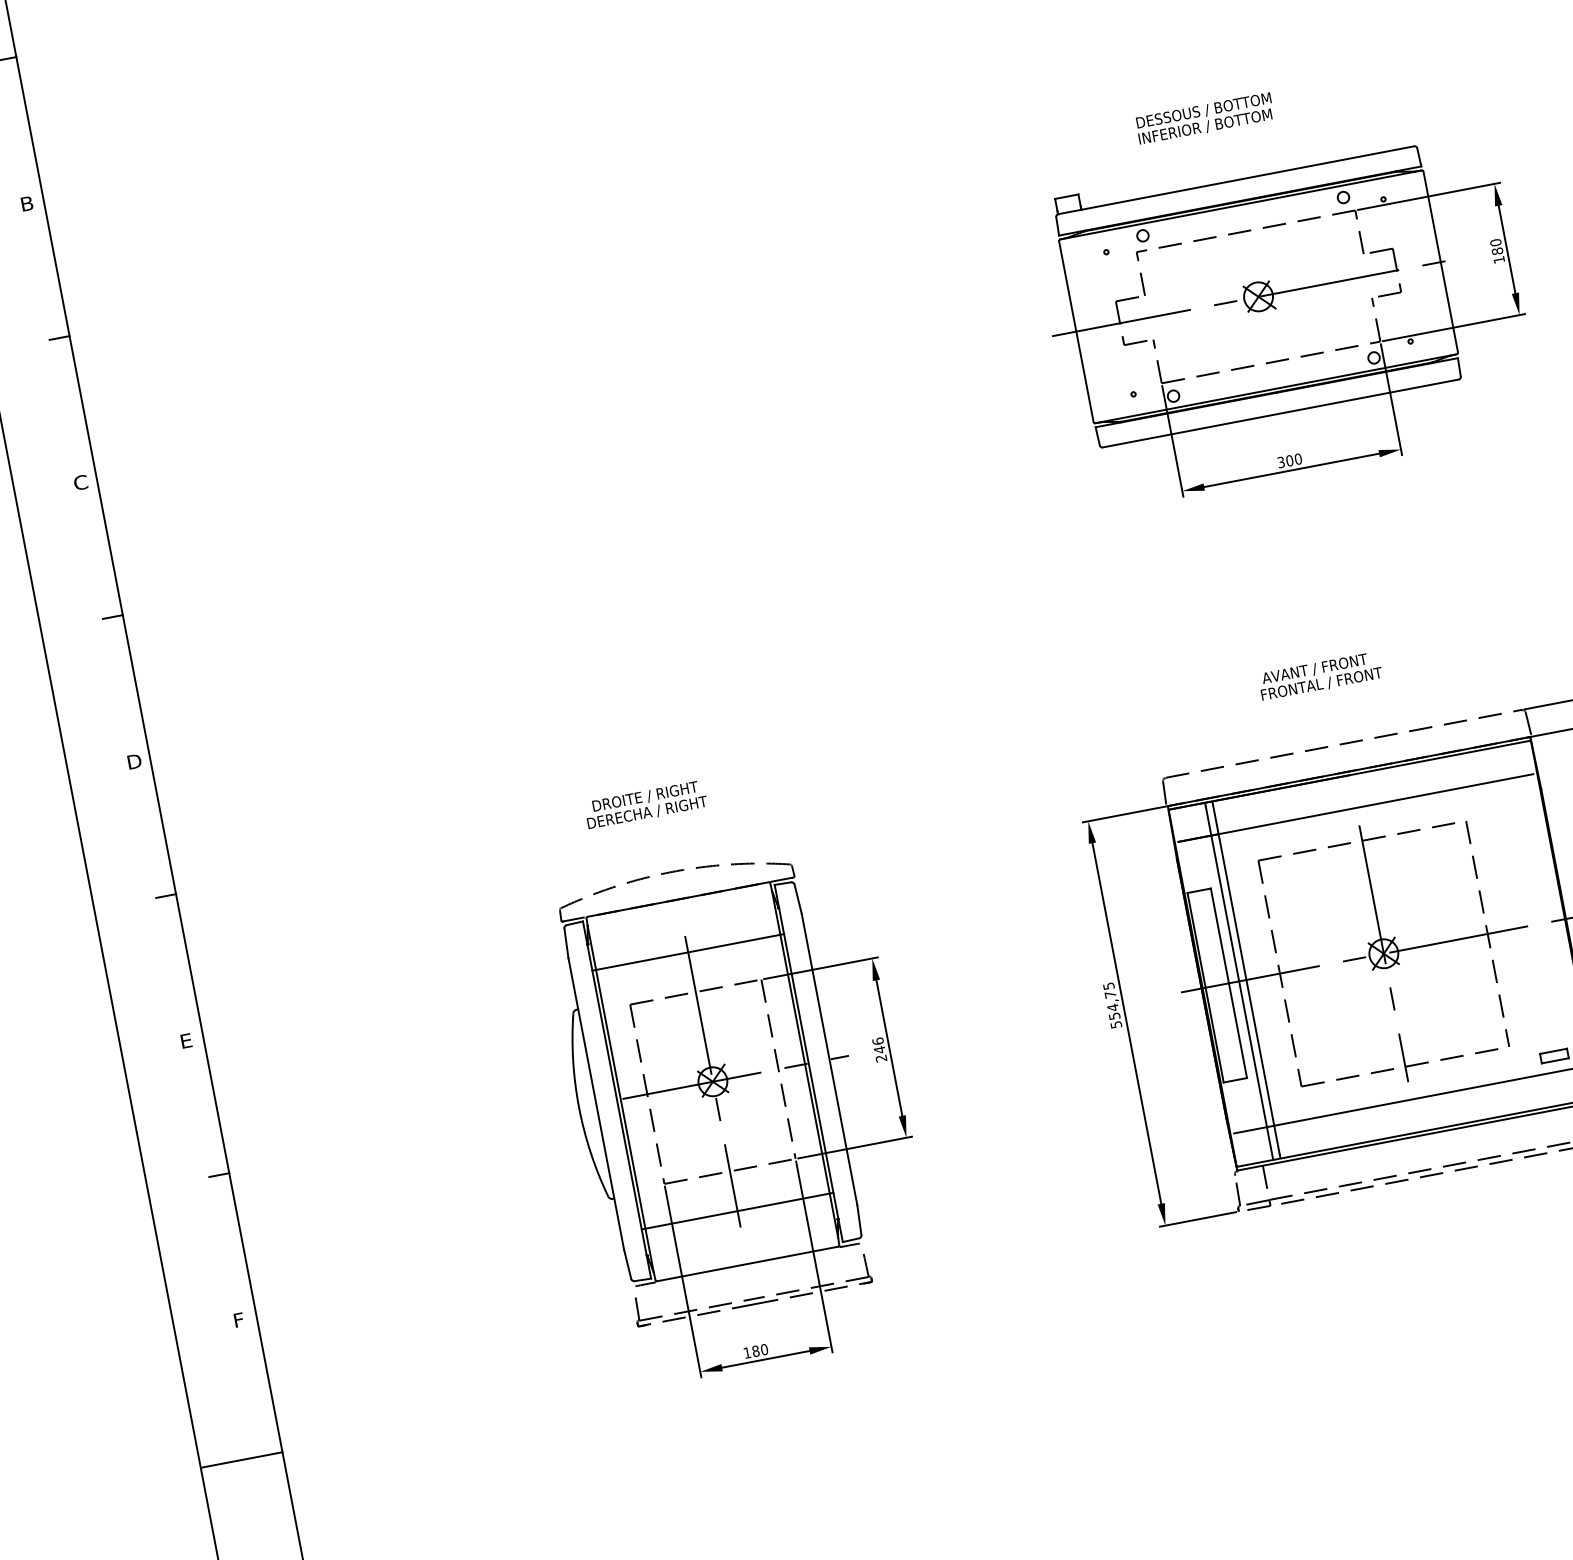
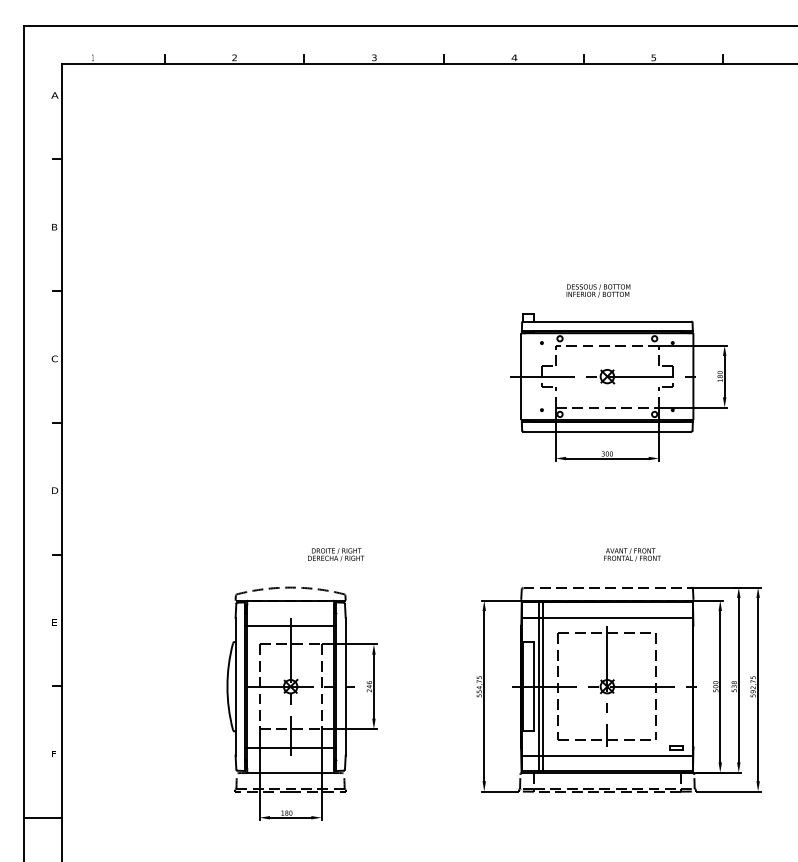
text: (1320, 675) -> (632, 554), moved
text: (646, 804) -> (336, 554), moved

